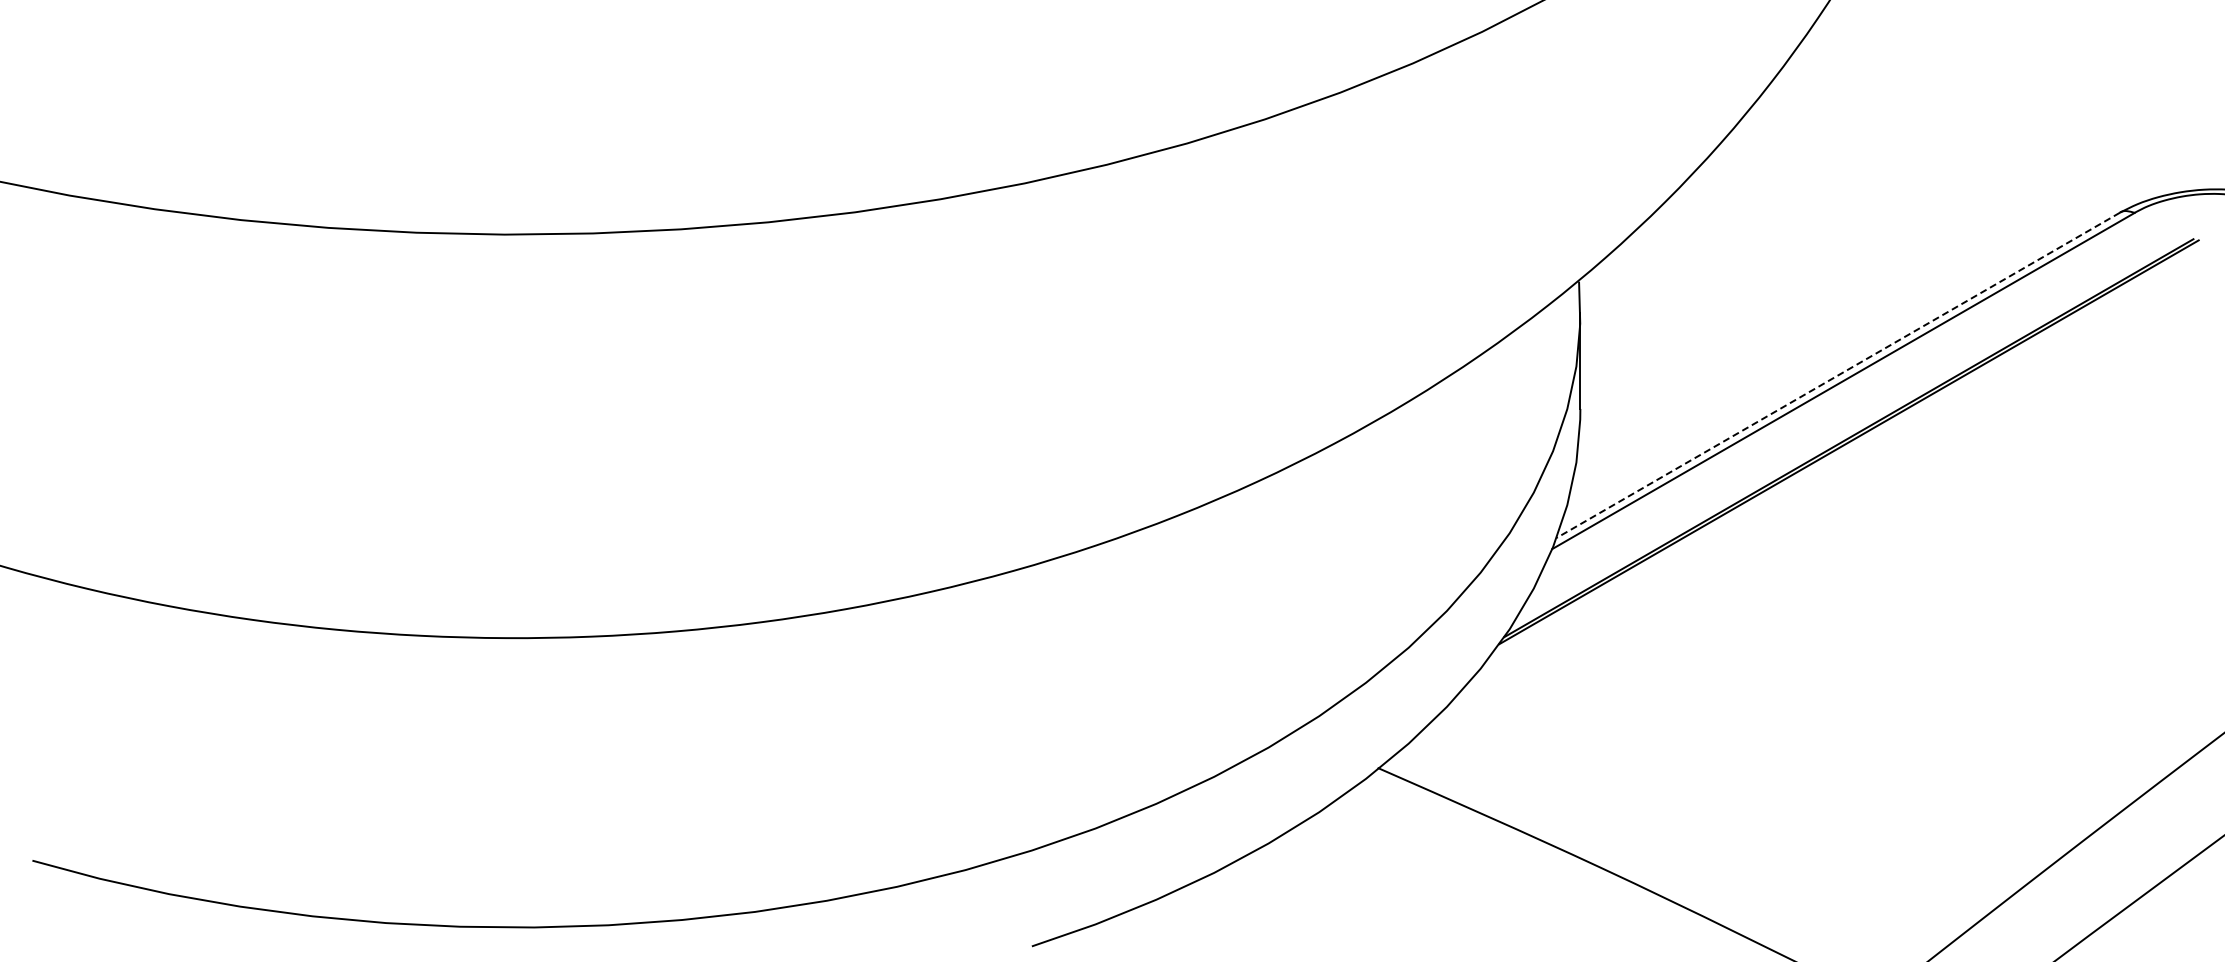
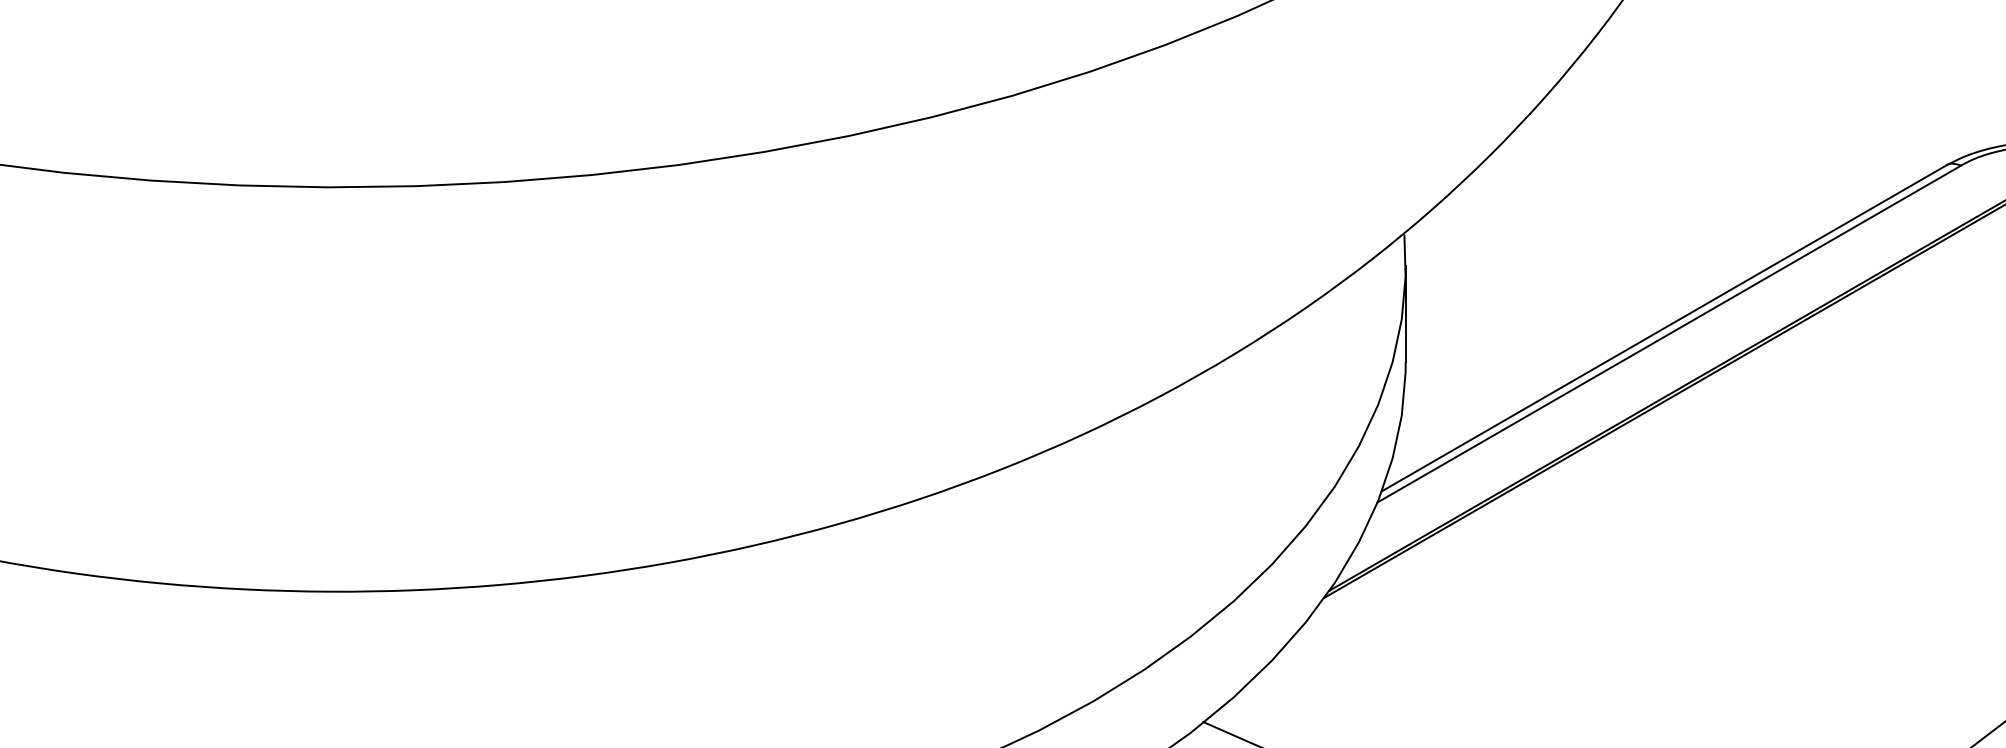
line: (1837, 375) -> (1663, 328), dashed -> solid

